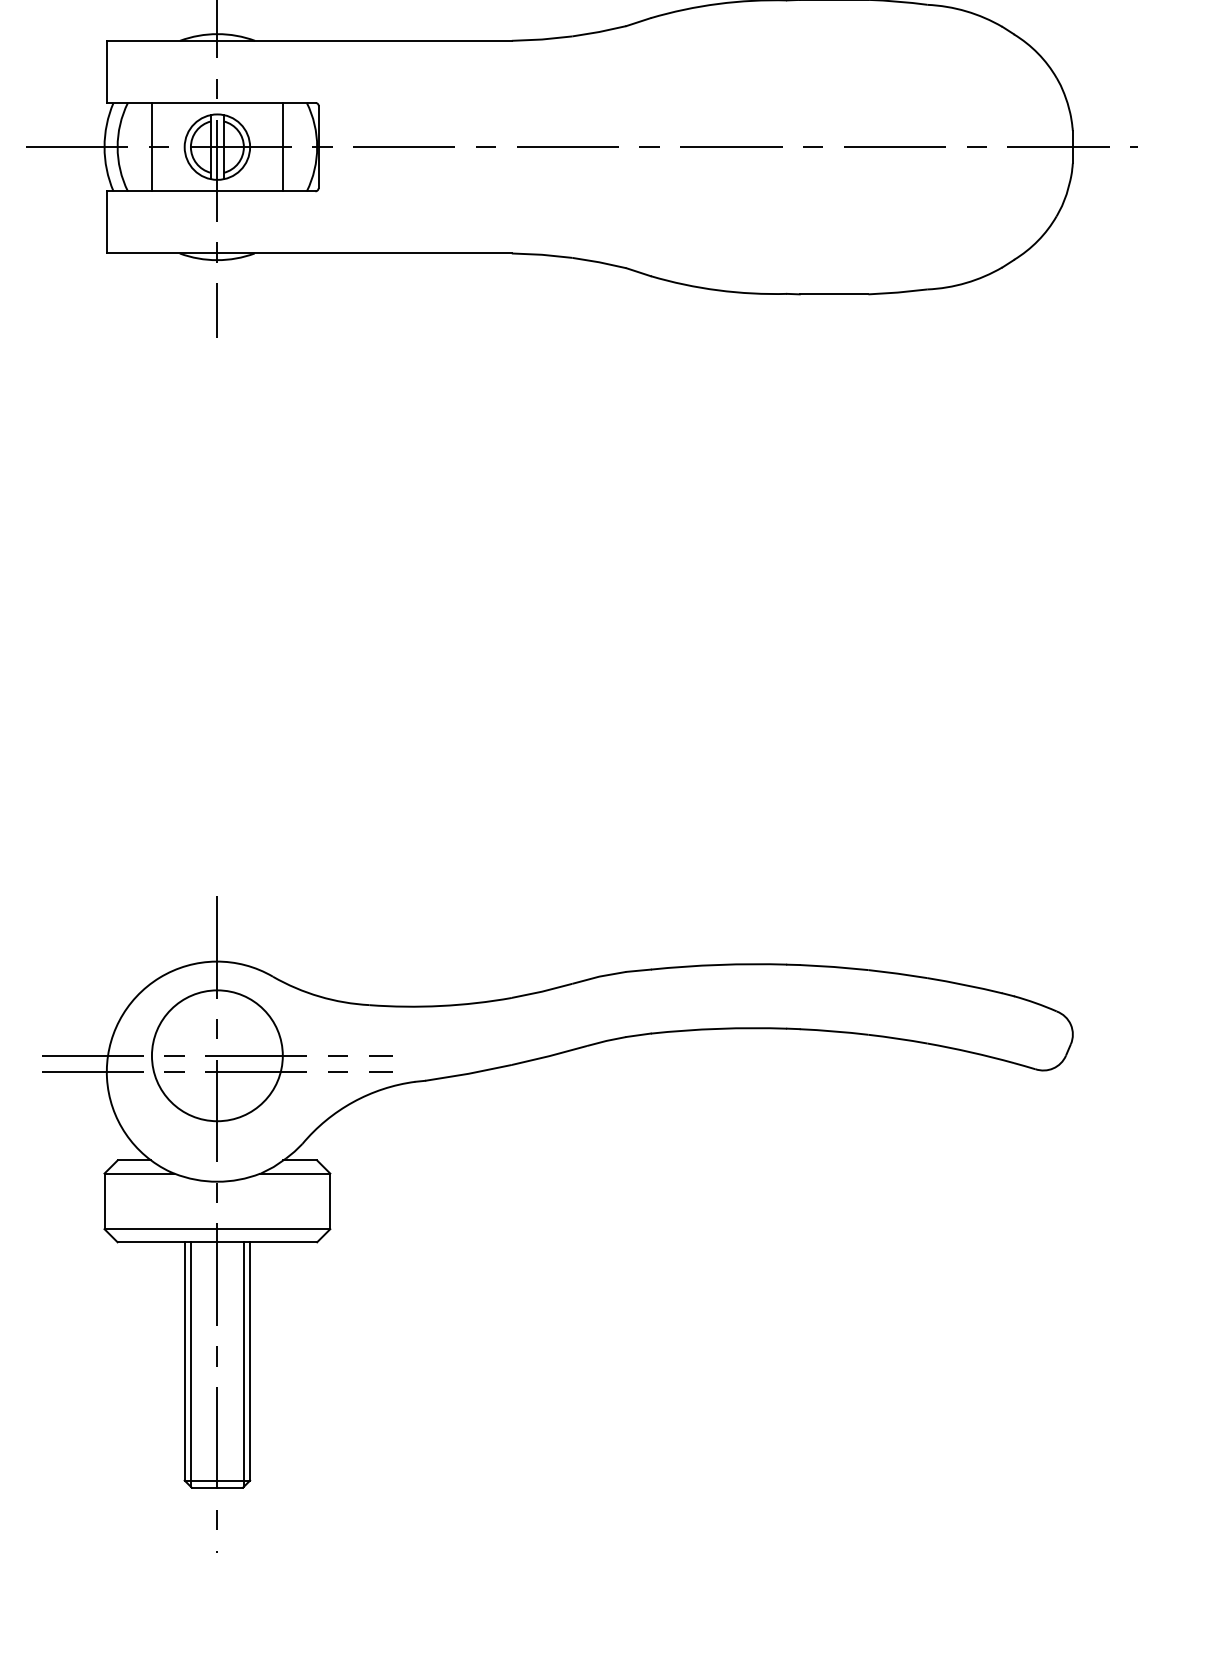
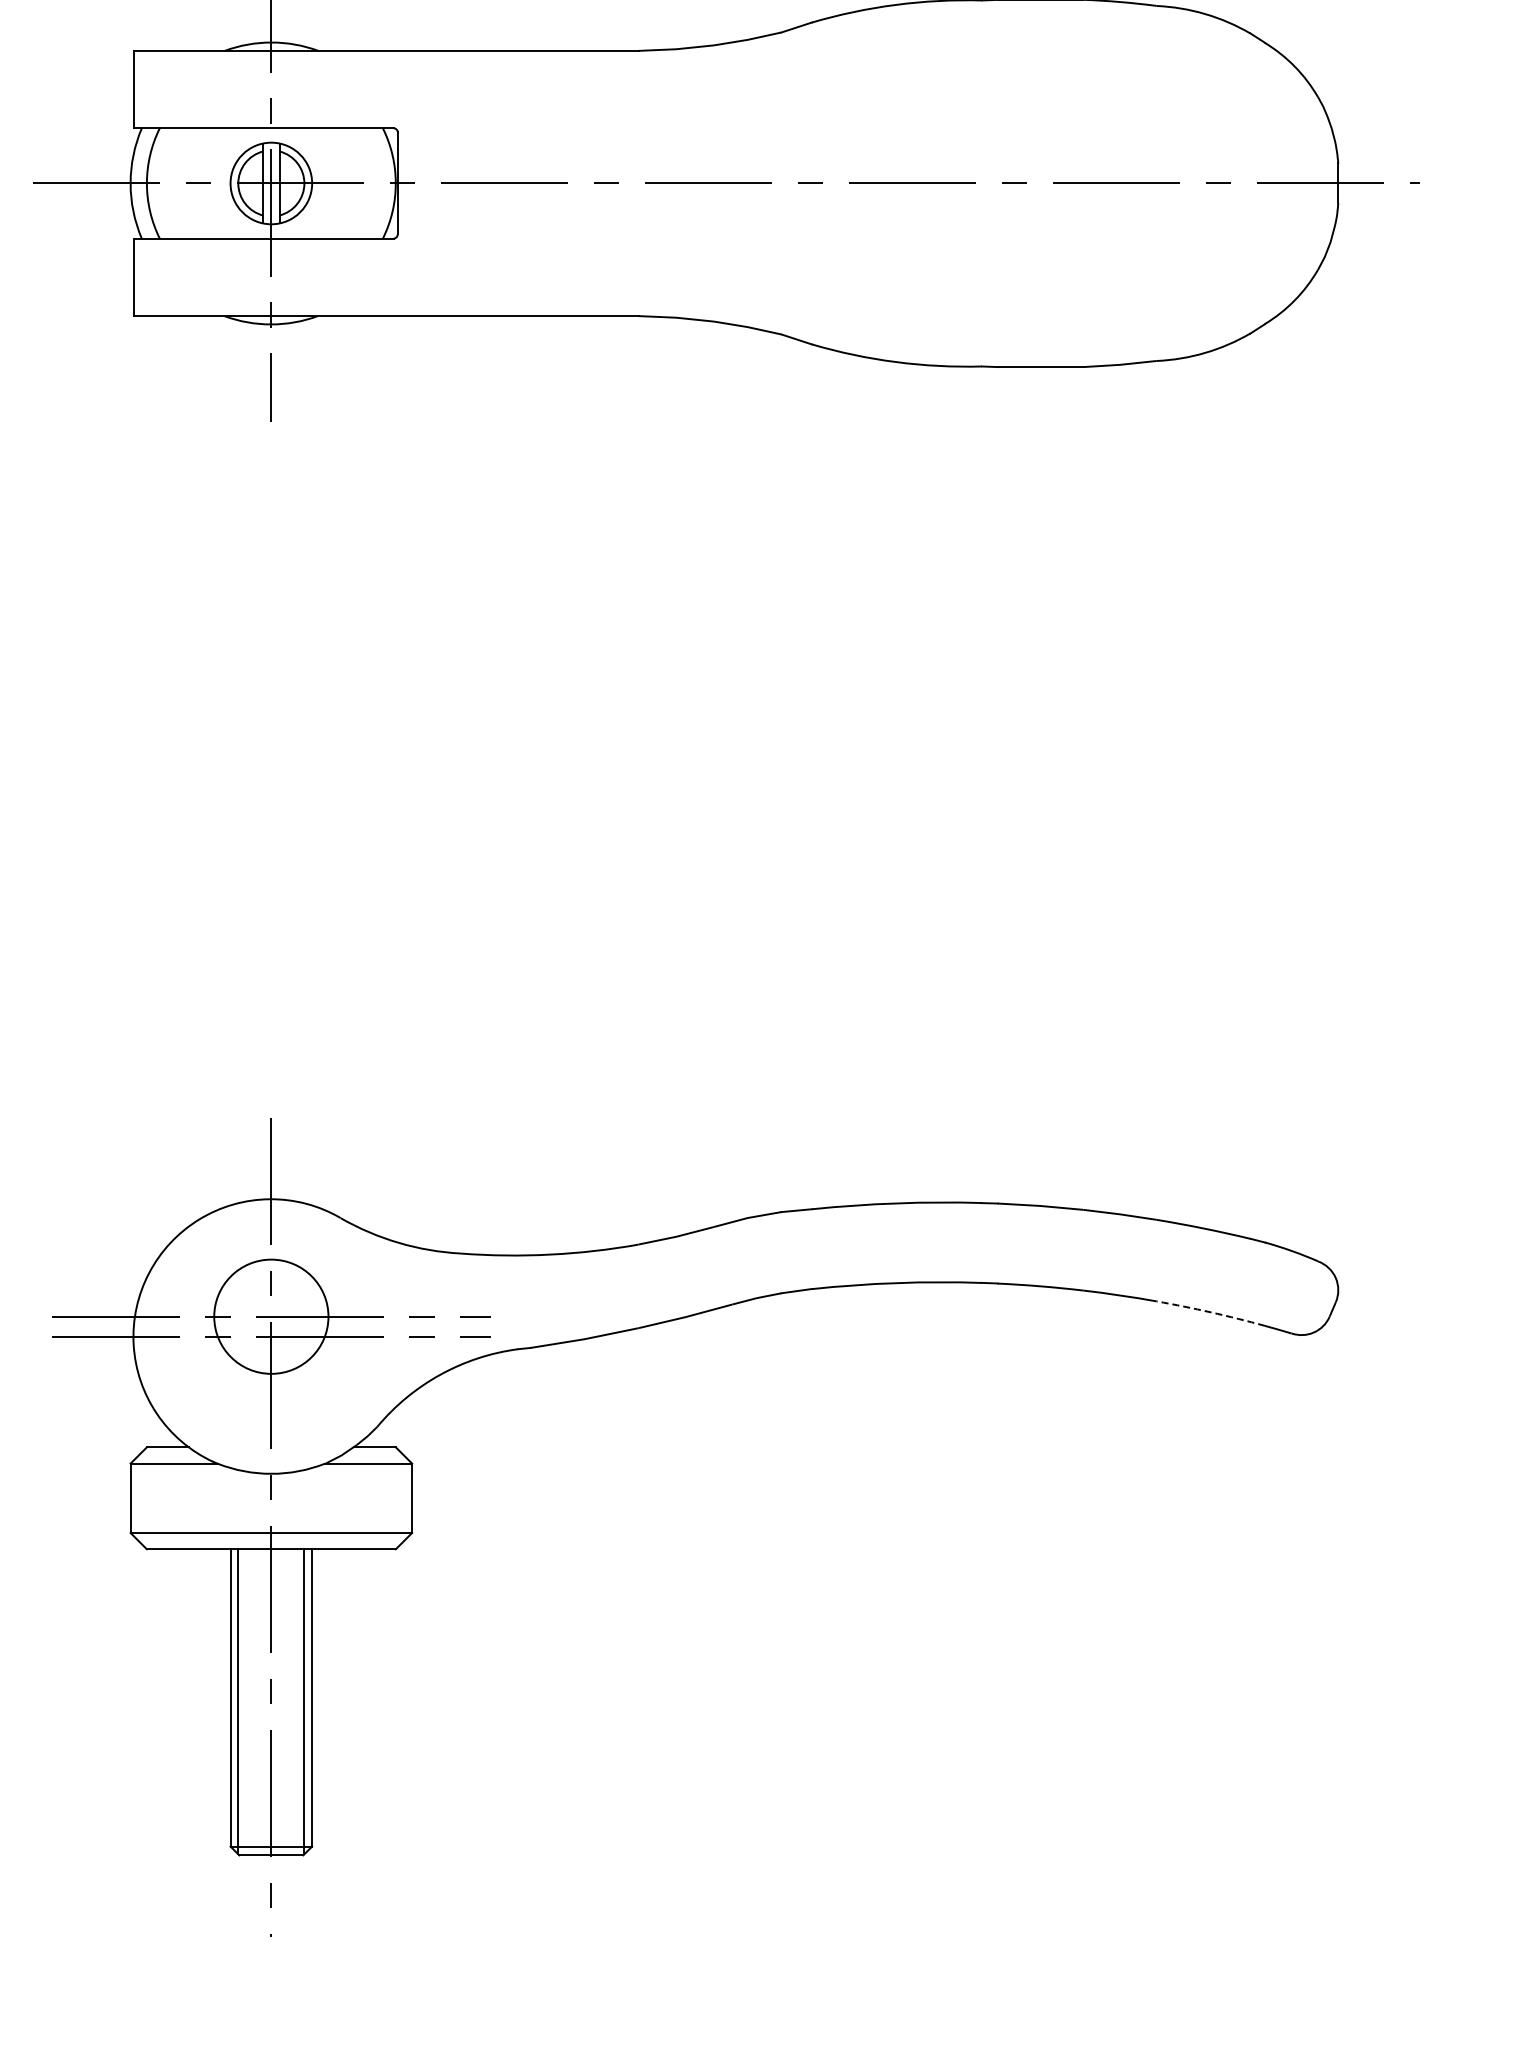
line: (151, 147) -> (189, 183), removed
line: (282, 147) -> (352, 183), removed
arc: (971, 1052) -> (1211, 1312), solid -> dashed
circle: (216, 1055) -> (270, 1316), size x0.7

